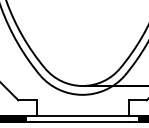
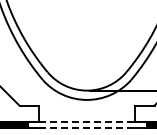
line: (83, 115) -> (87, 121), solid -> dashed
line: (83, 122) -> (87, 128), solid -> dashed

